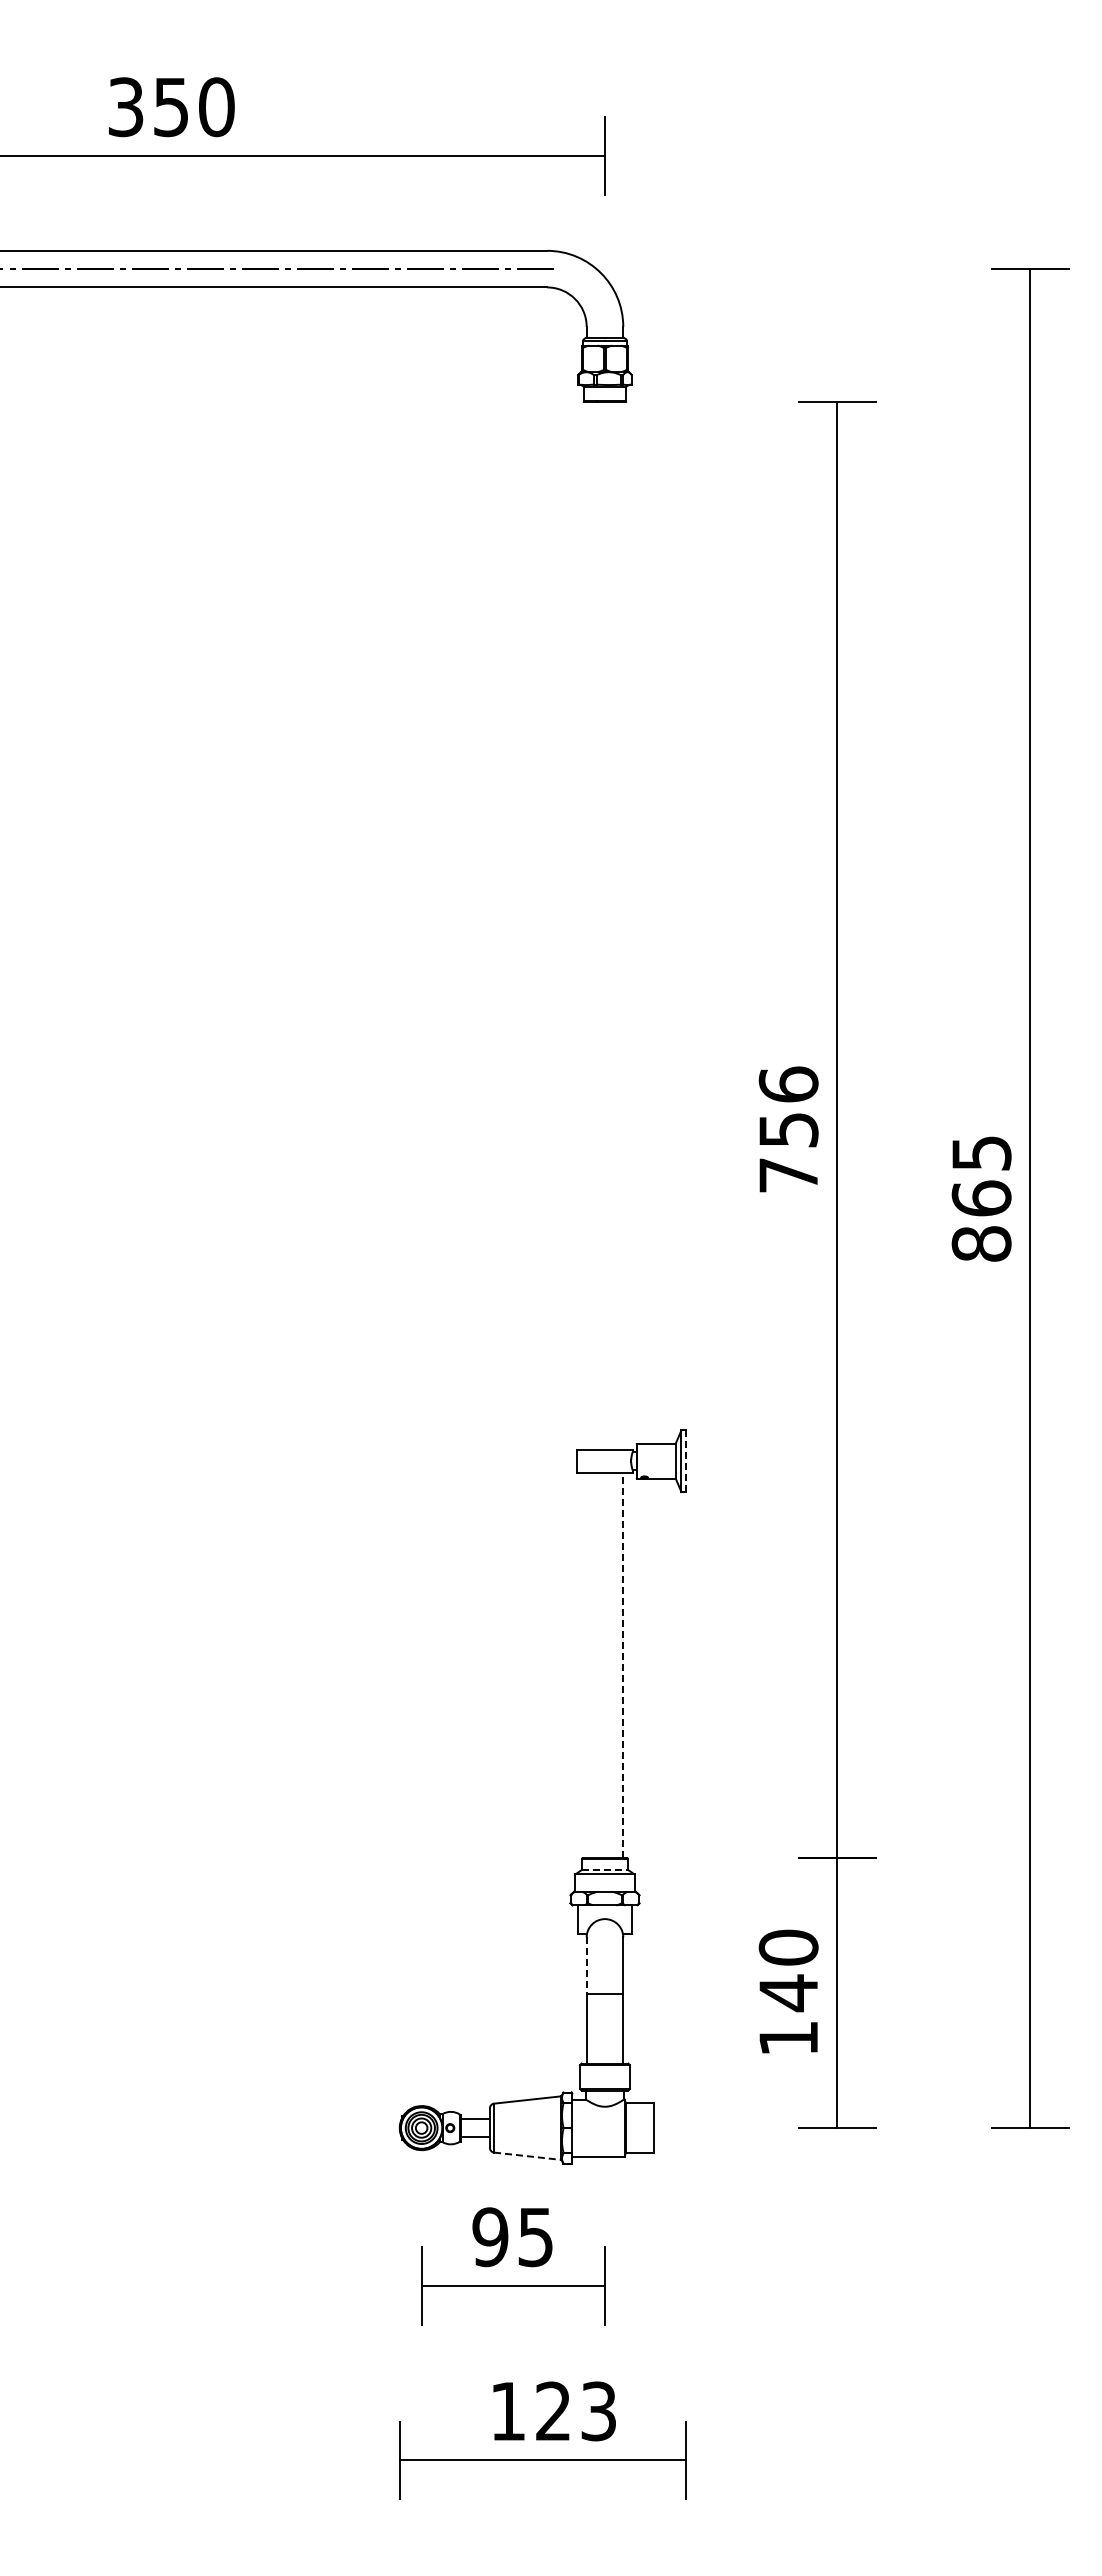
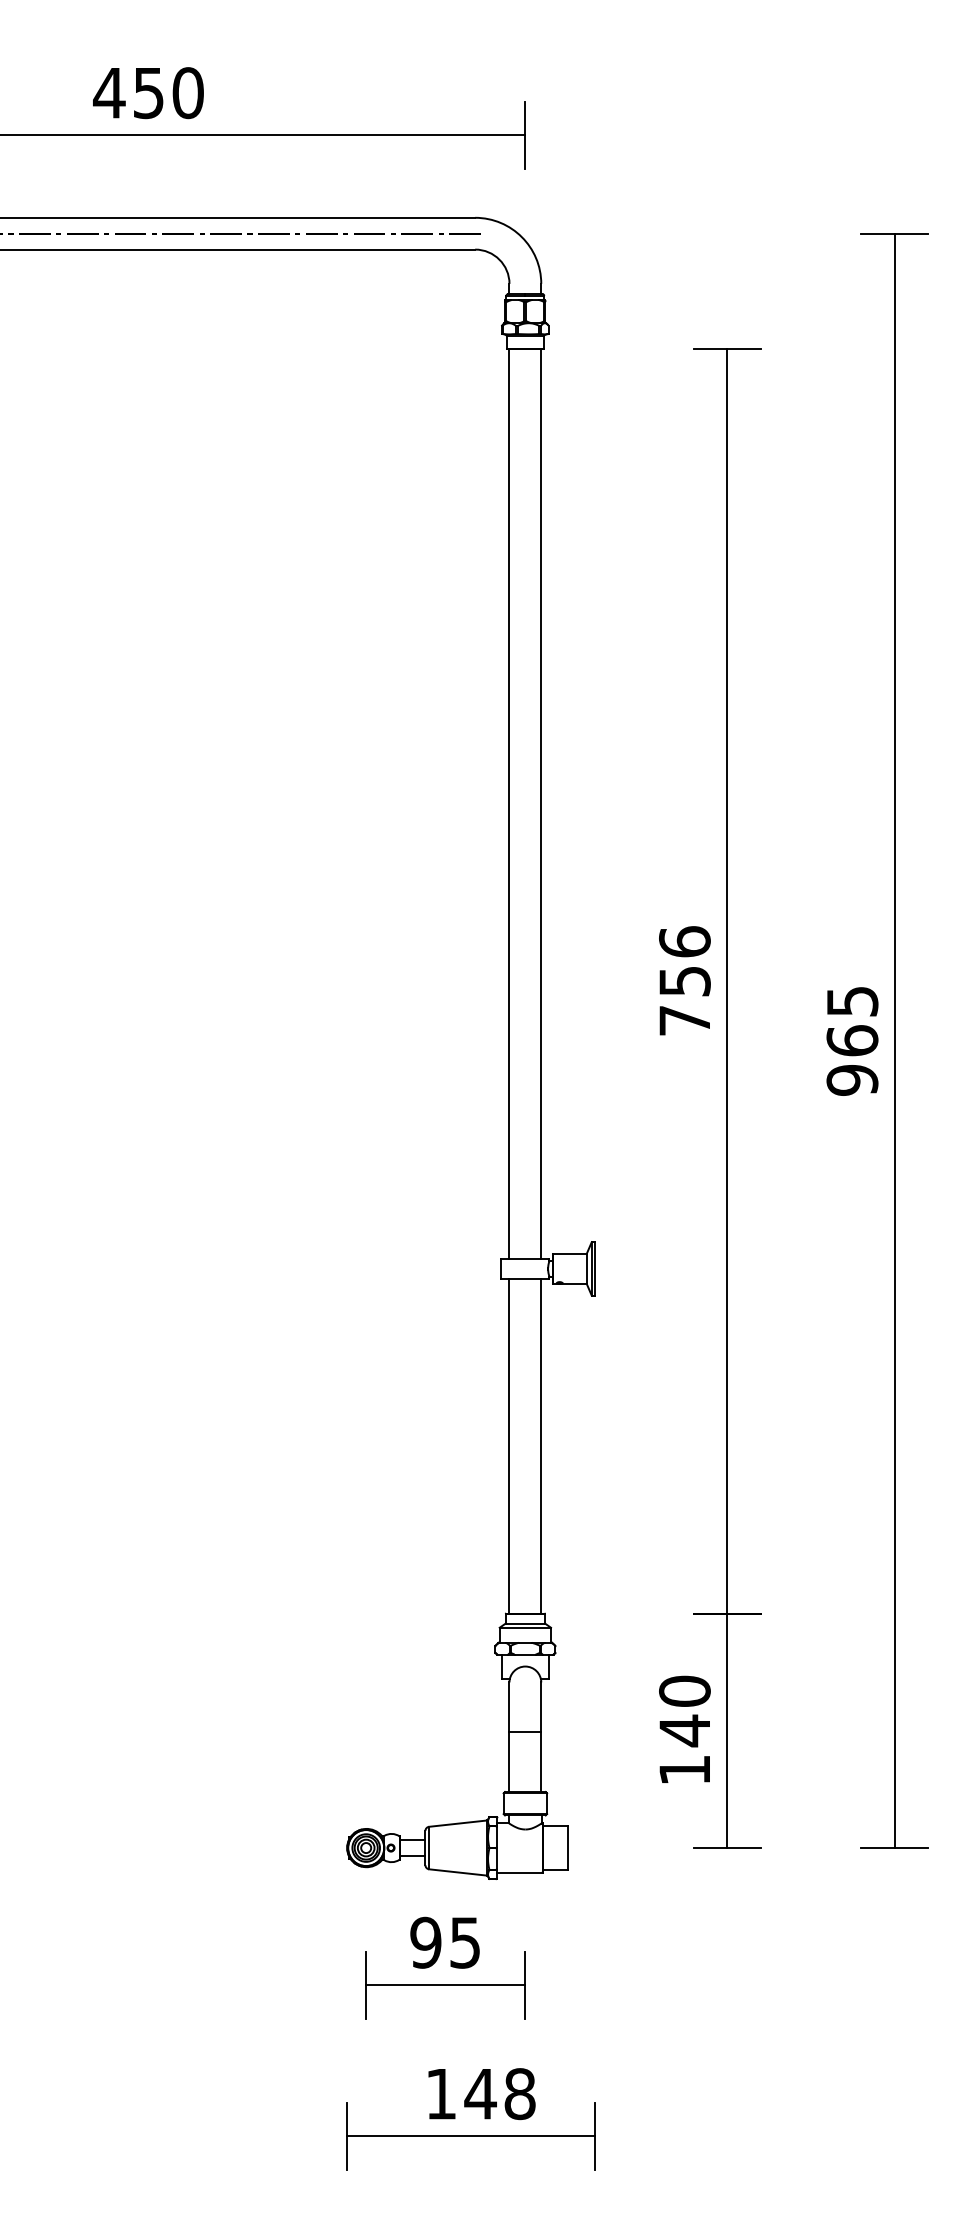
text: (125, 107) -> (108, 93), 350 -> 450
line: (586, 925) -> (509, 803), added
line: (623, 925) -> (541, 803), added
text: (981, 1244) -> (852, 1080), 865 -> 965
line: (685, 1461) -> (595, 1269), dashed -> solid
line: (586, 1665) -> (509, 1446), added
line: (623, 1665) -> (541, 1446), dashed -> solid
line: (604, 1869) -> (524, 1623), dashed -> solid
line: (586, 1966) -> (509, 1707), dashed -> solid
line: (527, 2156) -> (458, 1872), dashed -> solid
text: (575, 2411) -> (499, 2094), 123 -> 148

